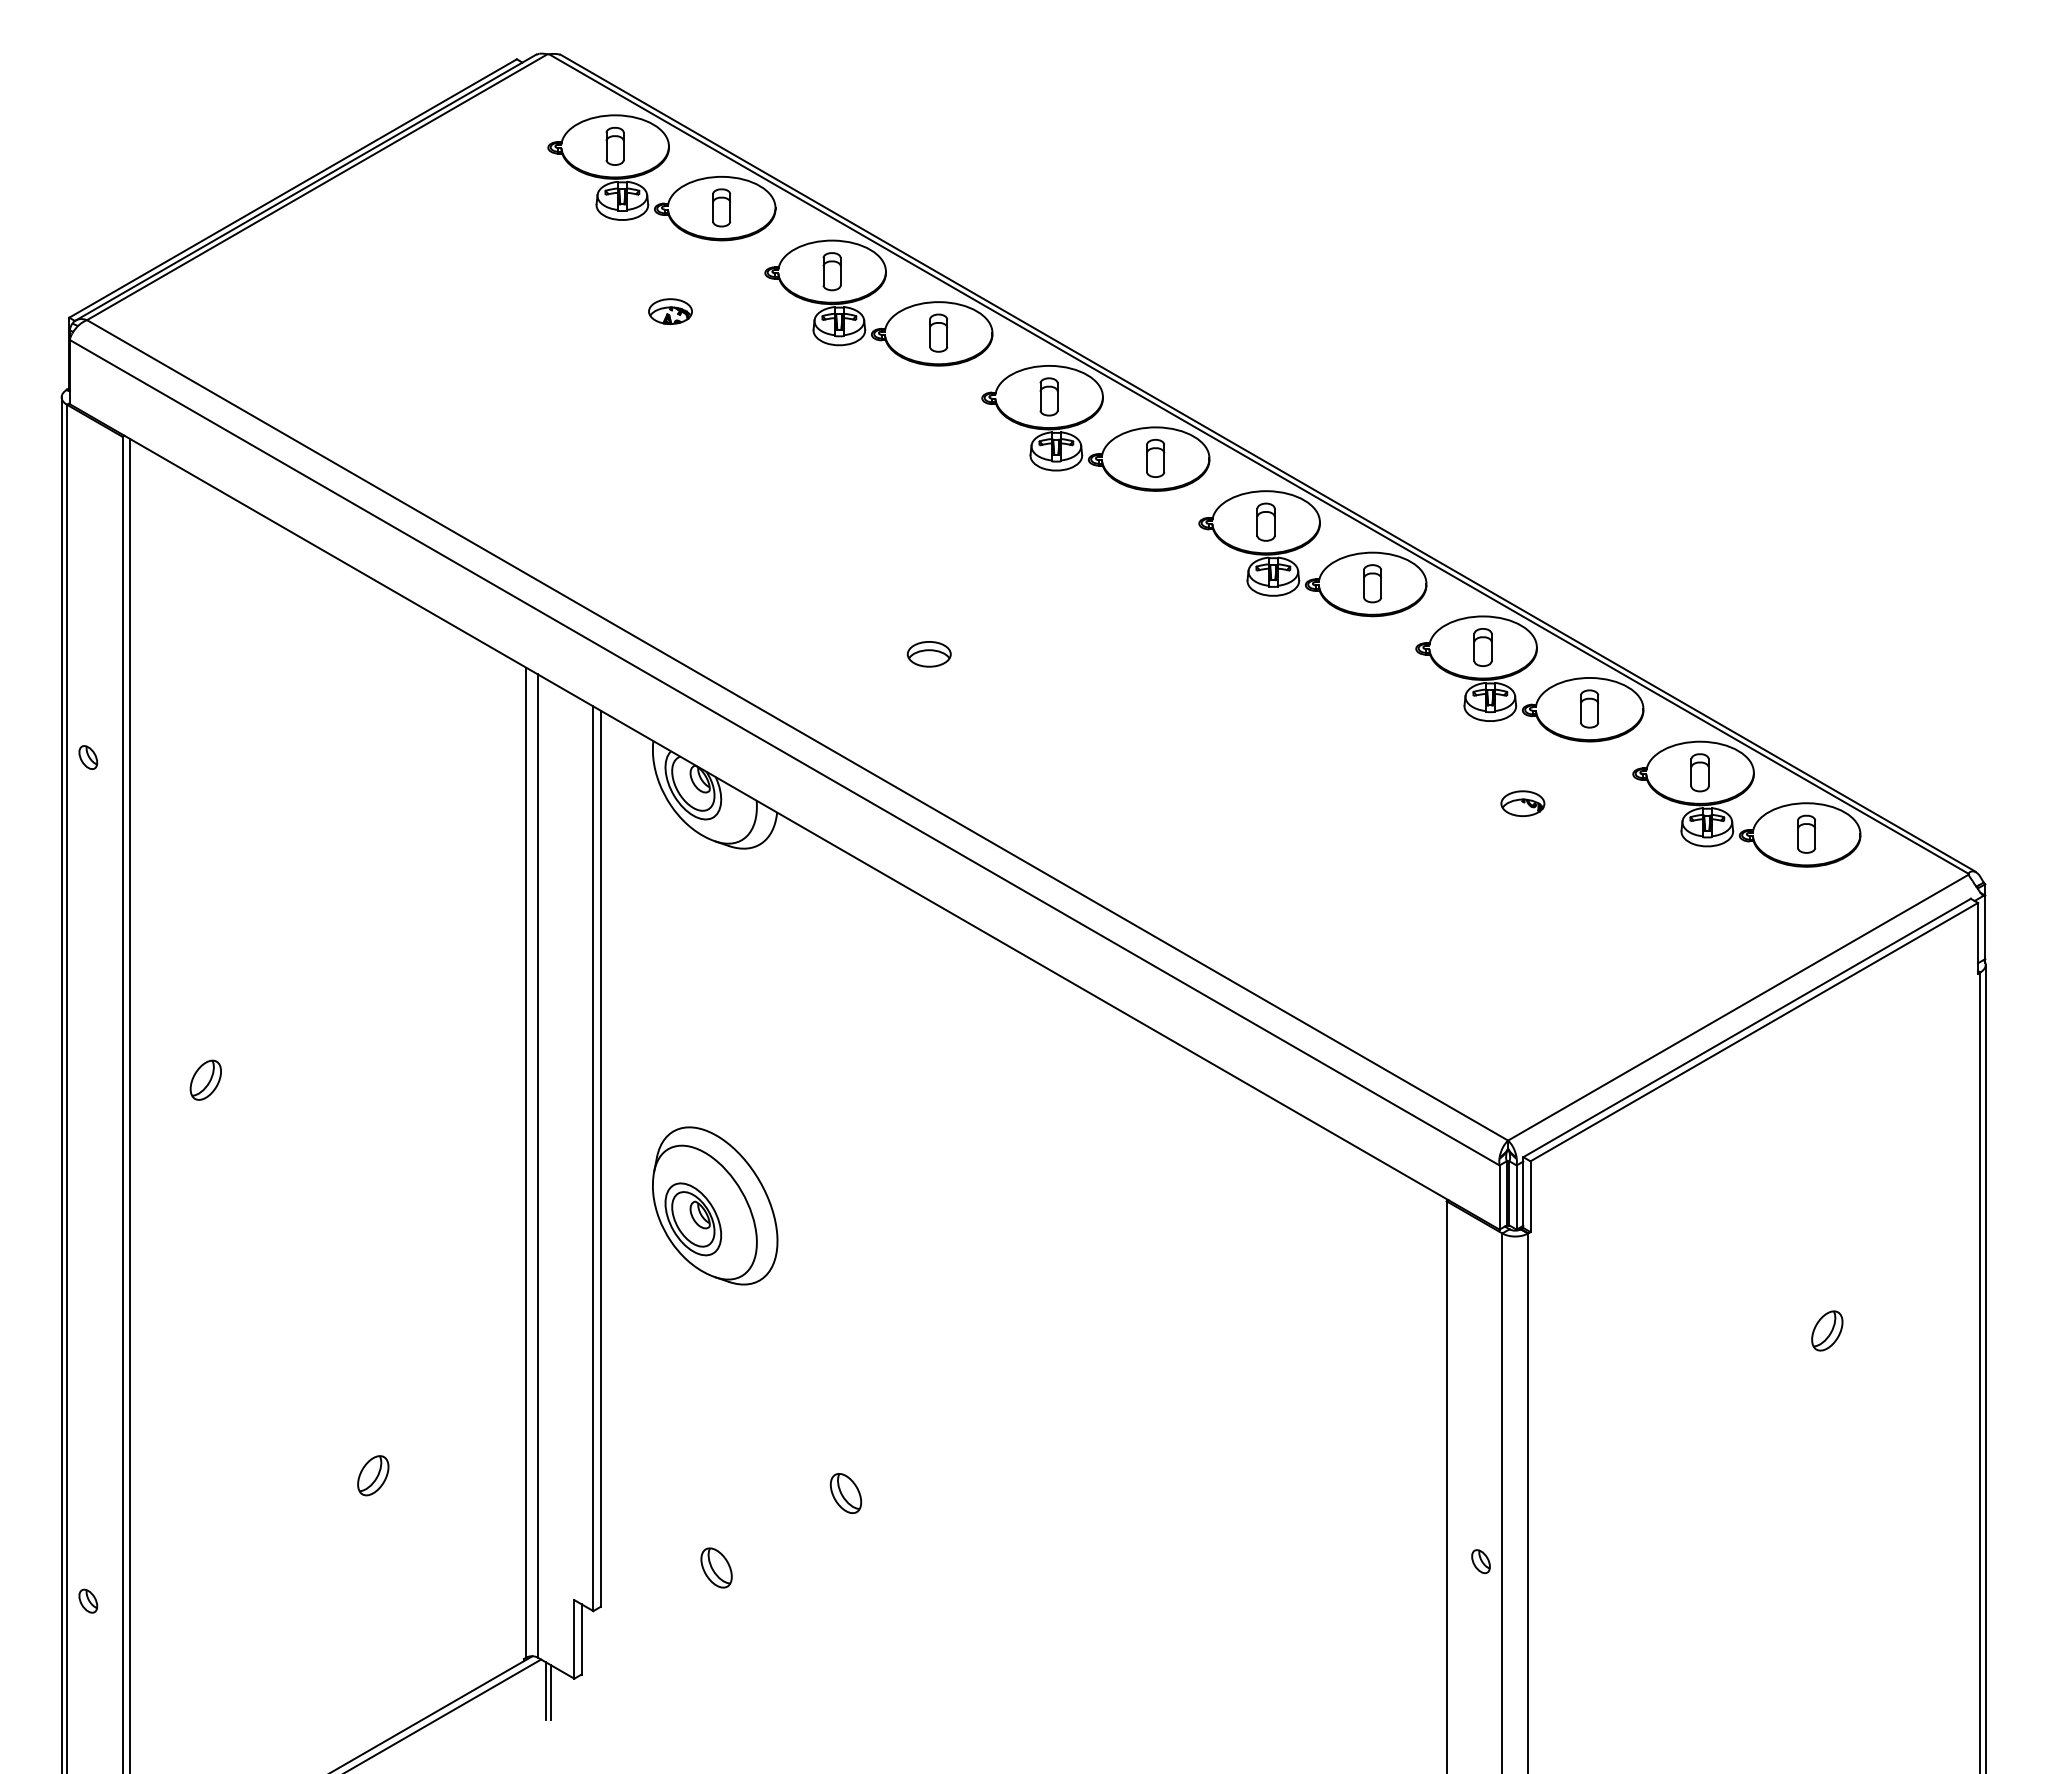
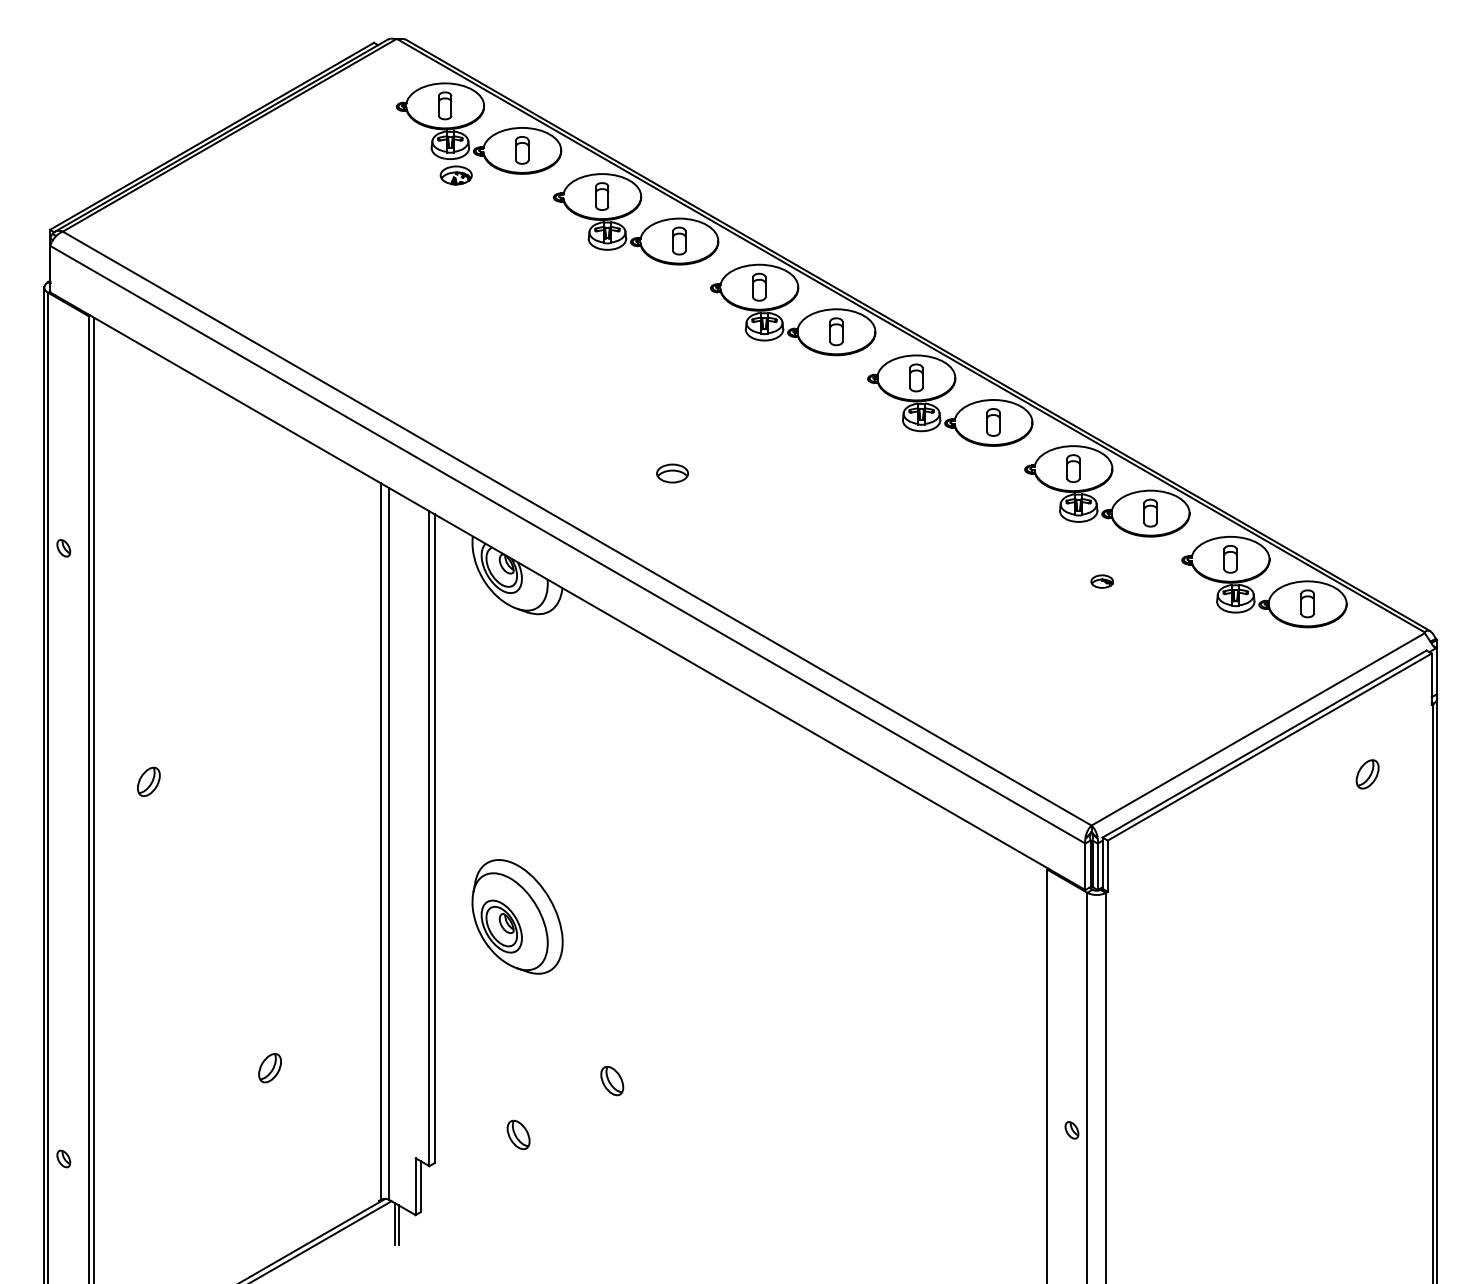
part: (669, 311) -> (455, 175), moved
part: (1521, 803) -> (1101, 581), size x0.7
part: (715, 1205) -> (517, 916), moved
part: (1827, 1331) -> (1367, 774), moved

